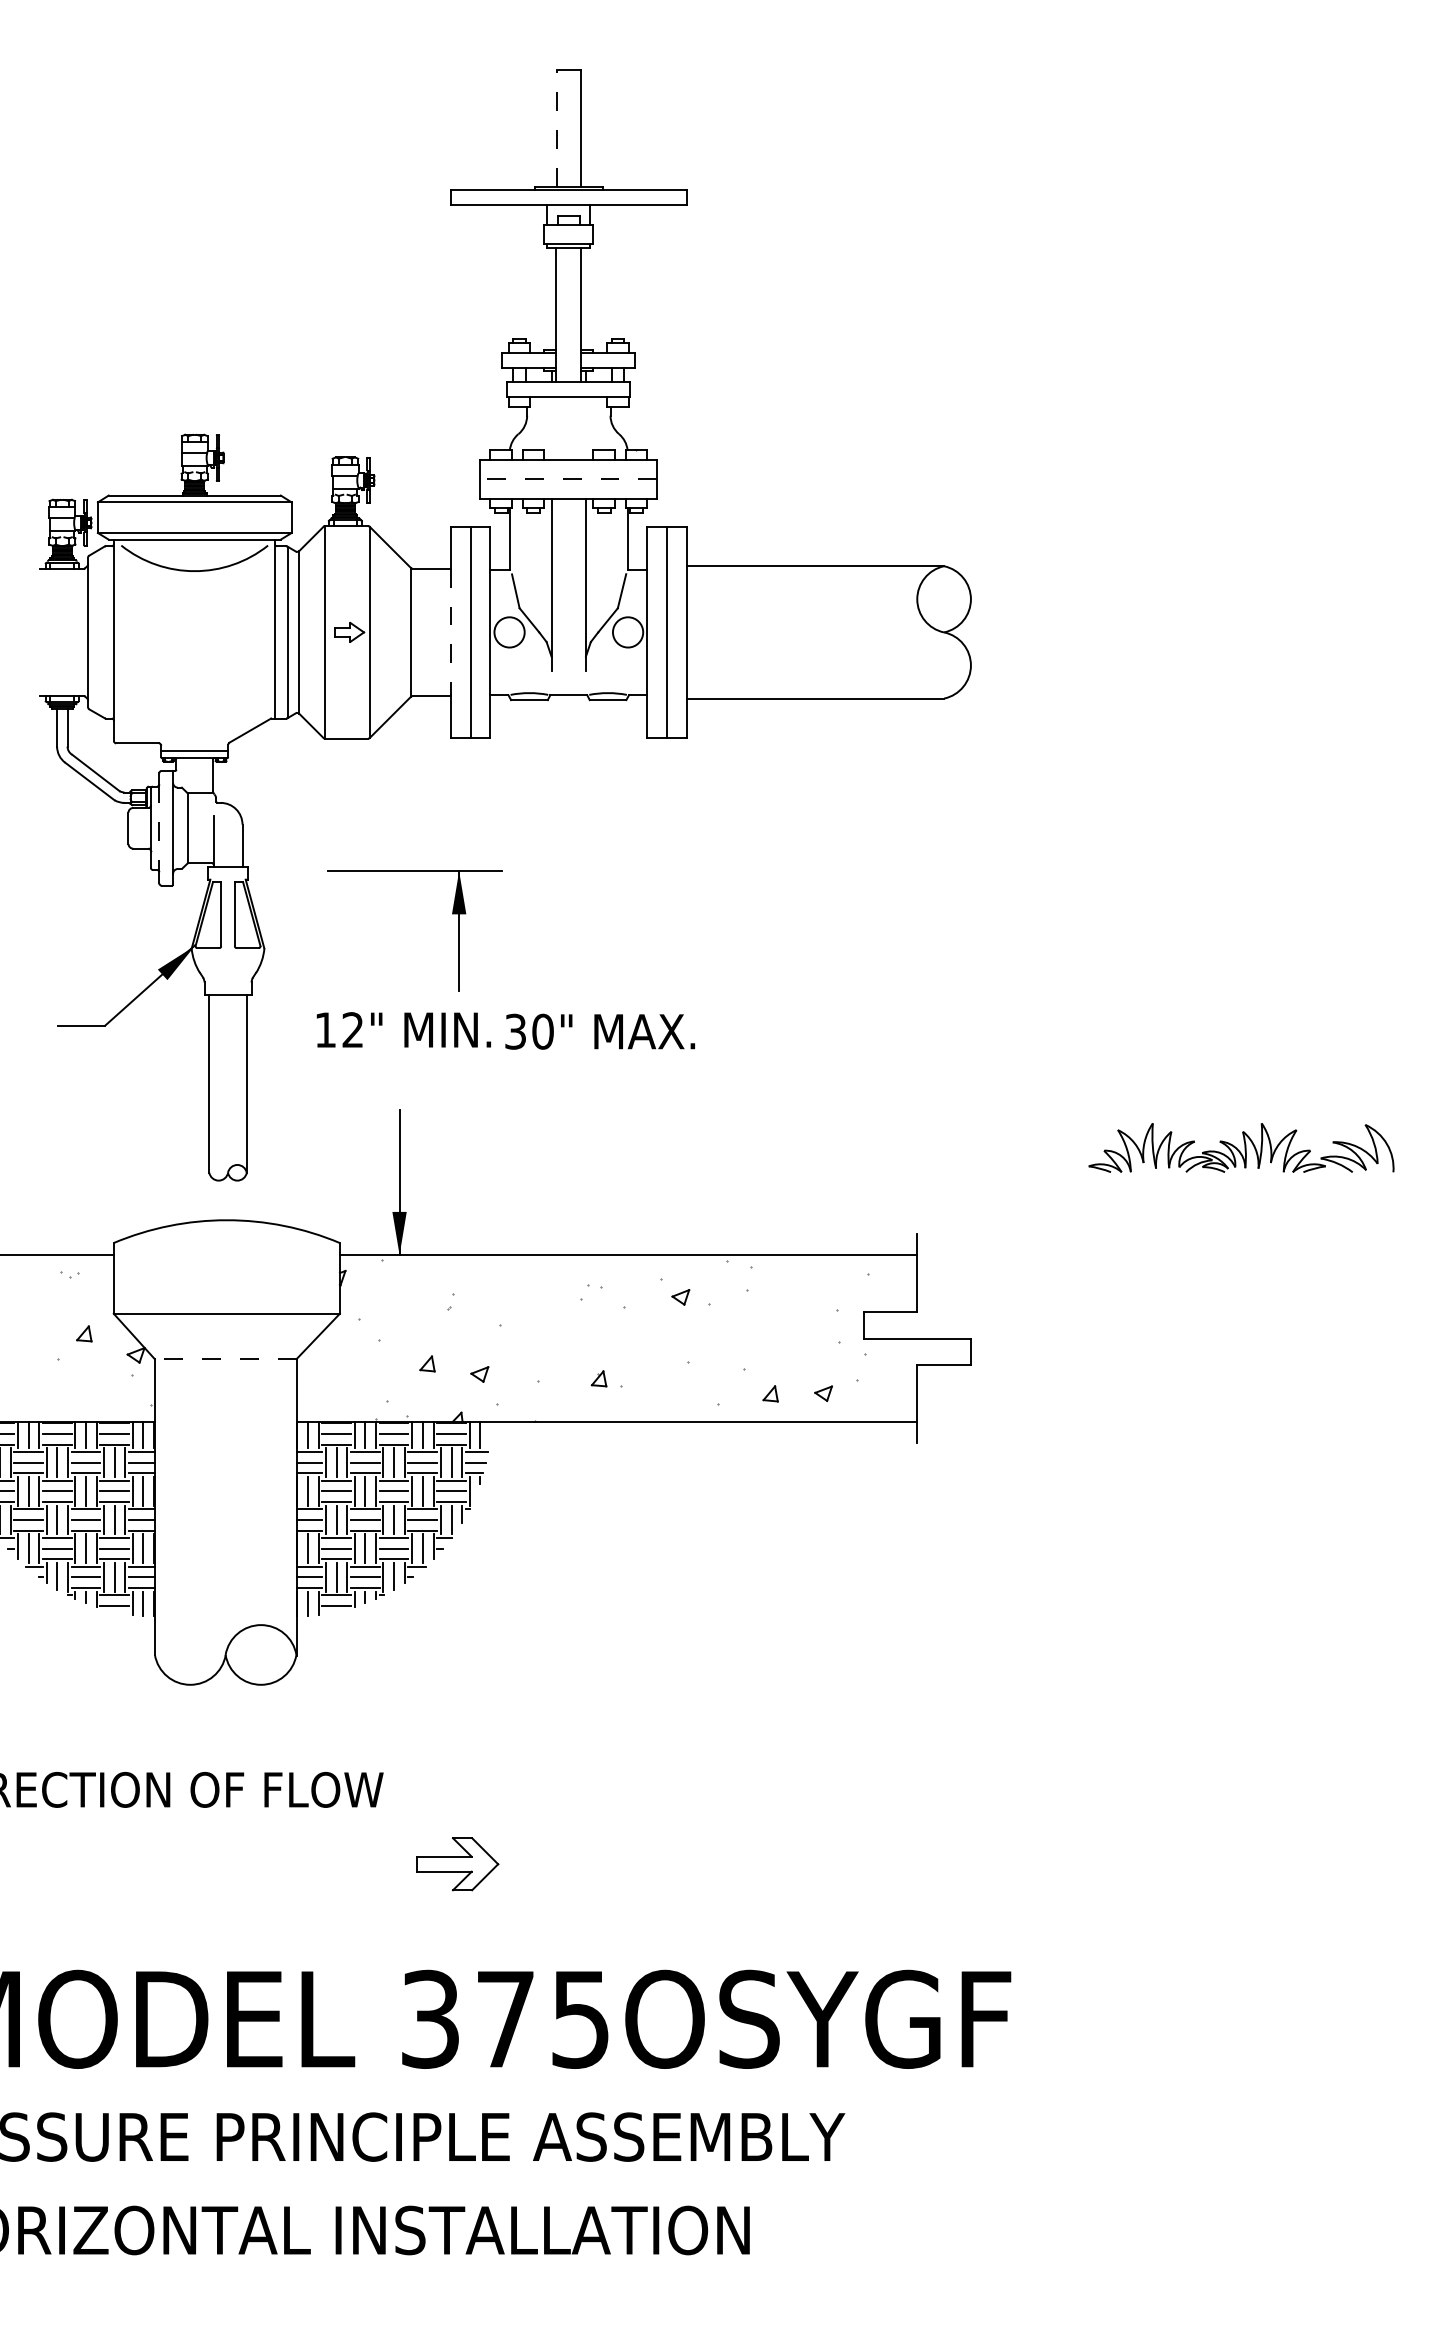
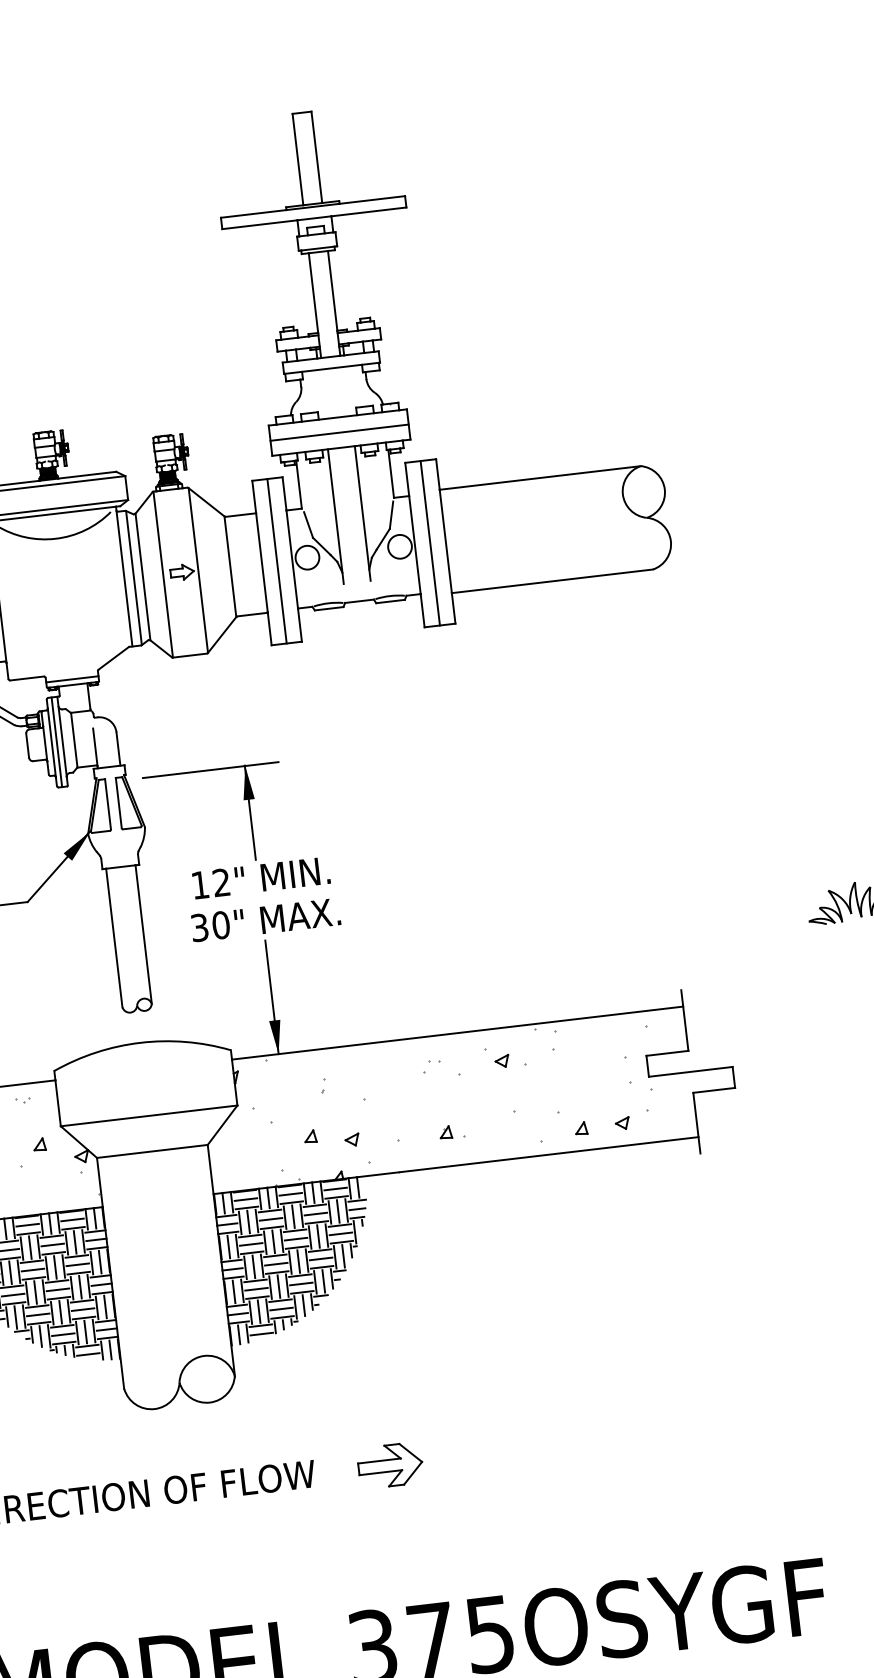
line: (556, 127) -> (297, 158), dashed -> solid
line: (568, 479) -> (339, 432), dashed -> solid
line: (451, 632) -> (262, 563), dashed -> solid
line: (165, 827) -> (56, 741), added
line: (159, 828) -> (51, 742), dashed -> solid
part: (452, 914) -> (244, 800), moved
text: (599, 1031) -> (265, 919), moved
line: (225, 1359) -> (152, 1151), dashed -> solid
part: (457, 1864) -> (390, 1465), moved

